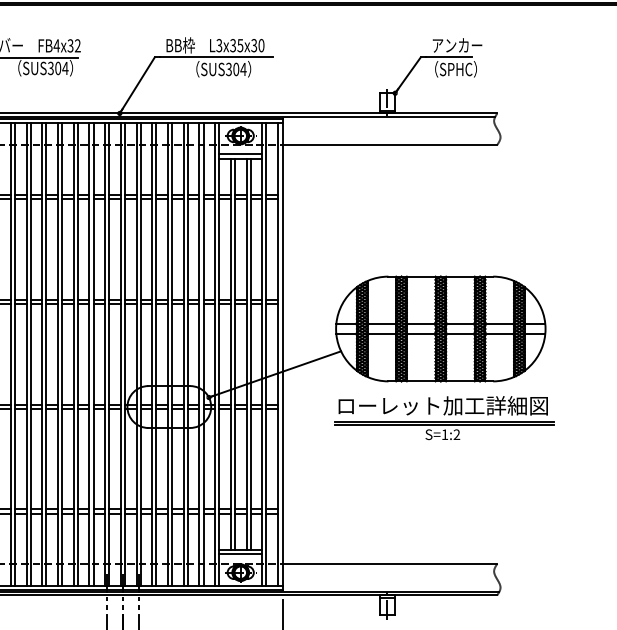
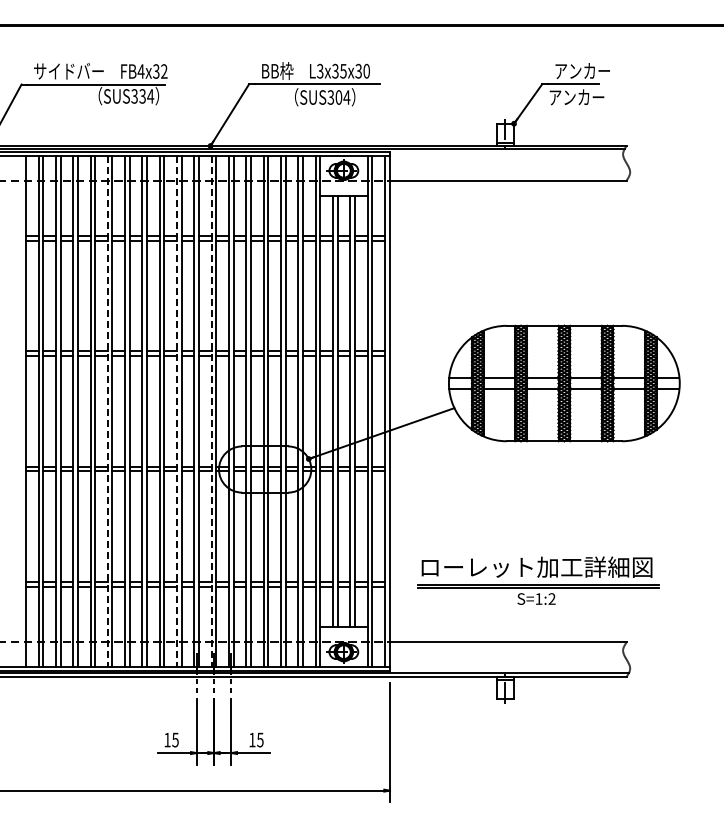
text: (58, 68) -> (142, 96), SUS304 -> SUS334
text: (451, 69) -> (576, 97), （SPHC） -> アンカー
line: (240, 154) -> (343, 191), removed
line: (26, 354) -> (107, 411), solid -> dashed
line: (89, 354) -> (177, 411), solid -> dashed
line: (120, 354) -> (211, 411), solid -> dashed
part: (444, 417) -> (538, 580), moved
line: (240, 554) -> (343, 631), removed

